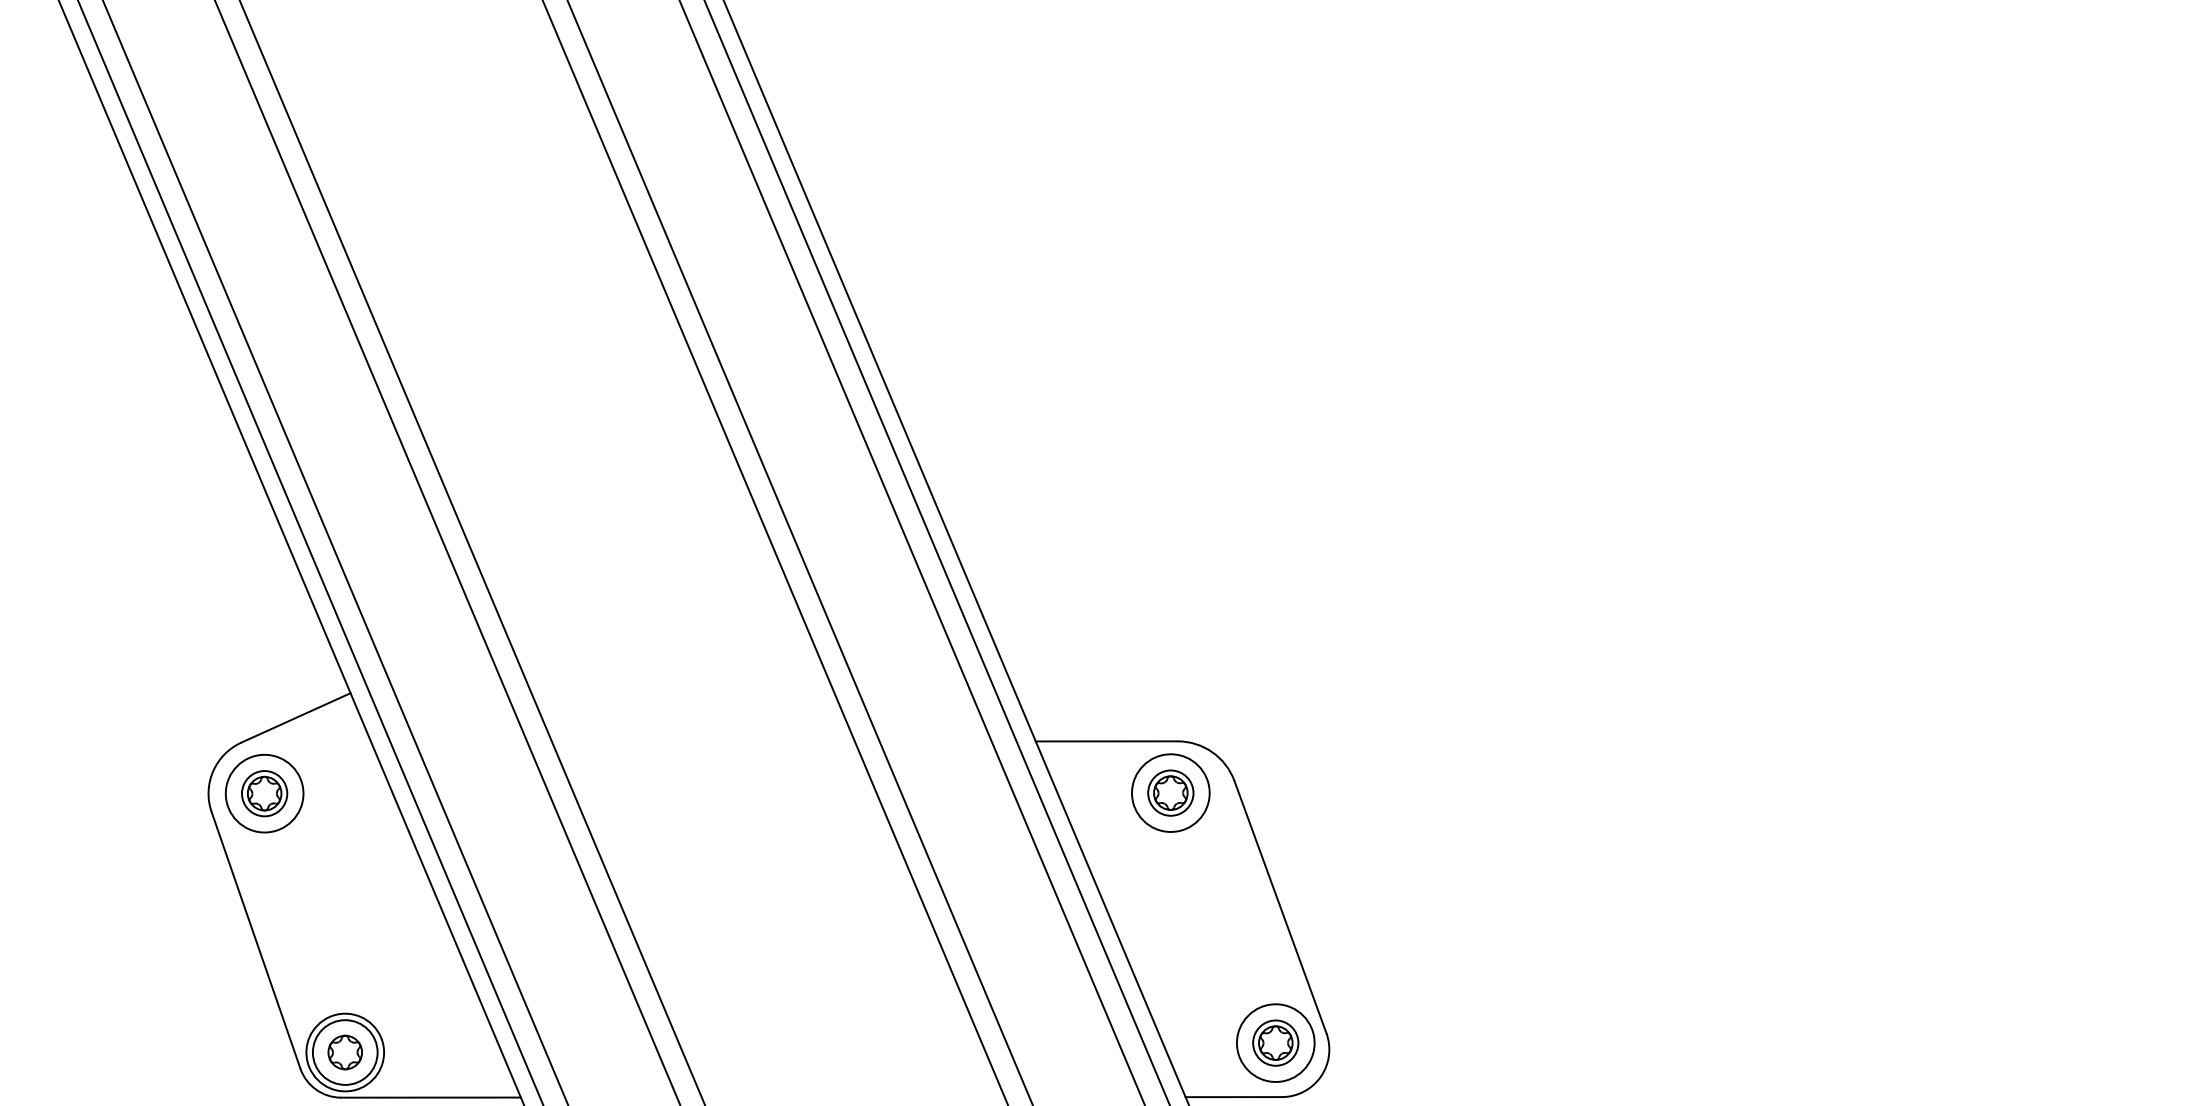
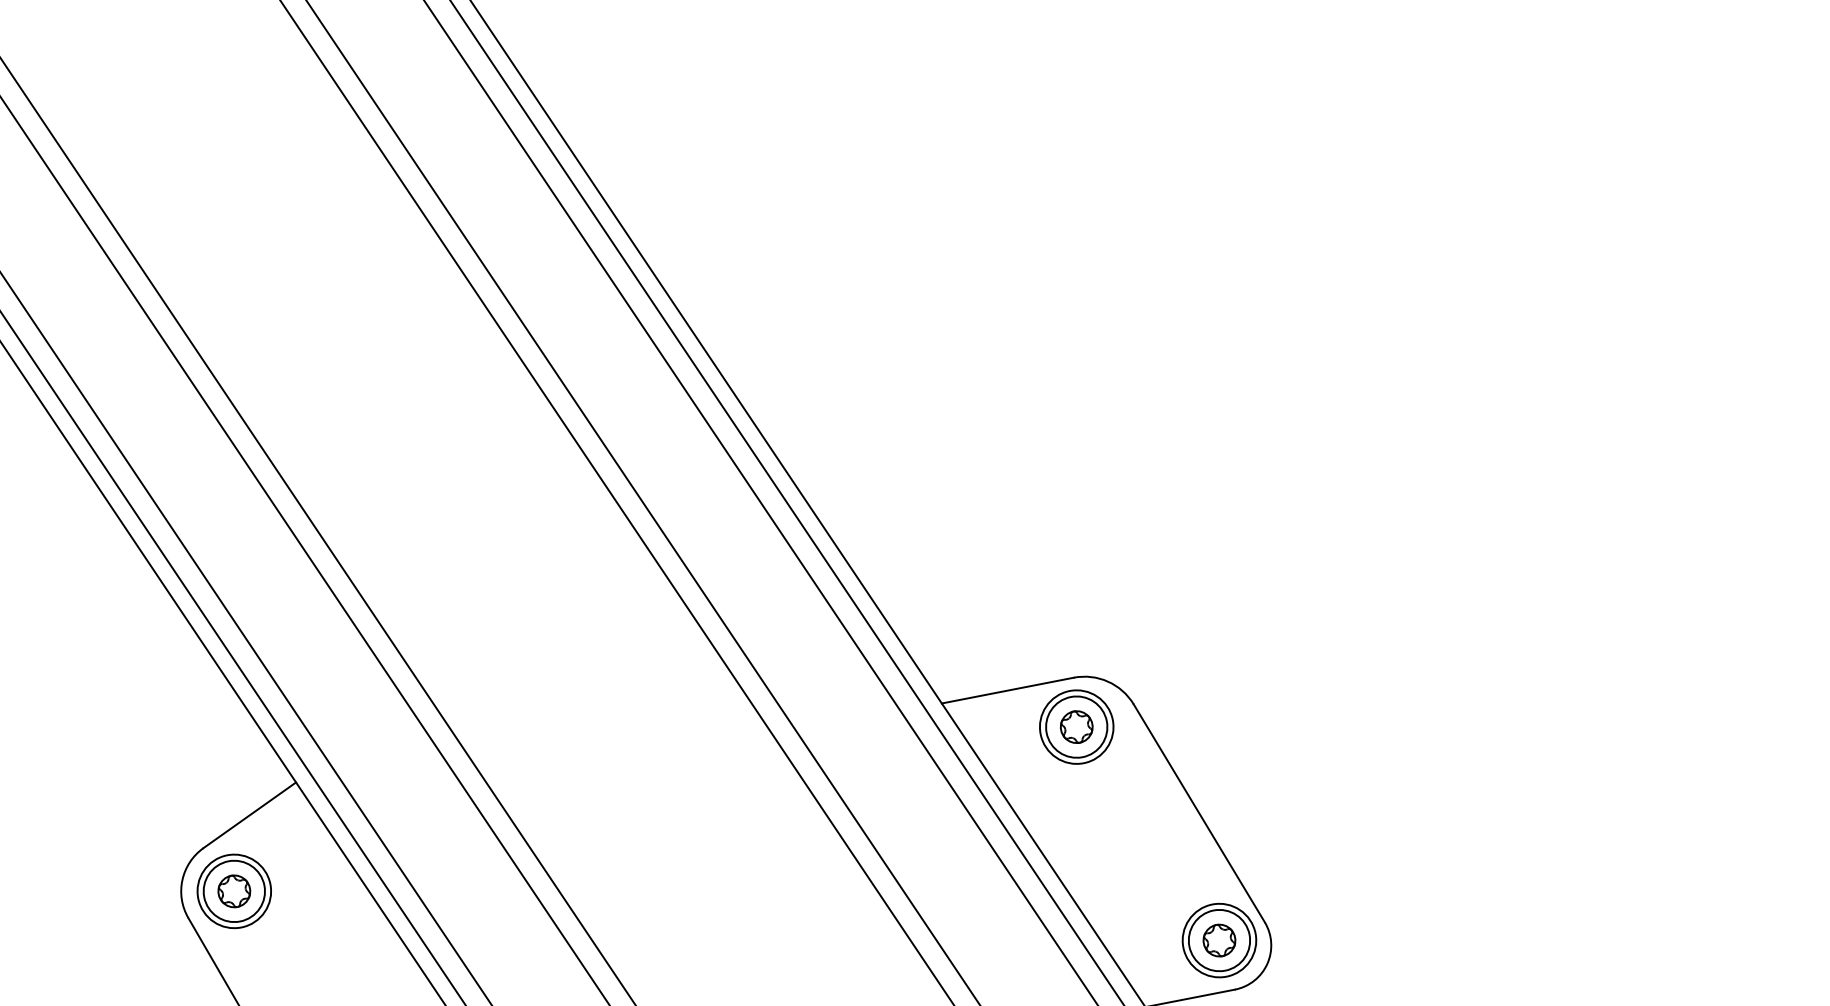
circle: (1170, 792) -> (1076, 726), size x1.43
circle: (264, 793) -> (234, 891), size x1.43
circle: (1275, 1042) -> (1219, 940), size x1.43

